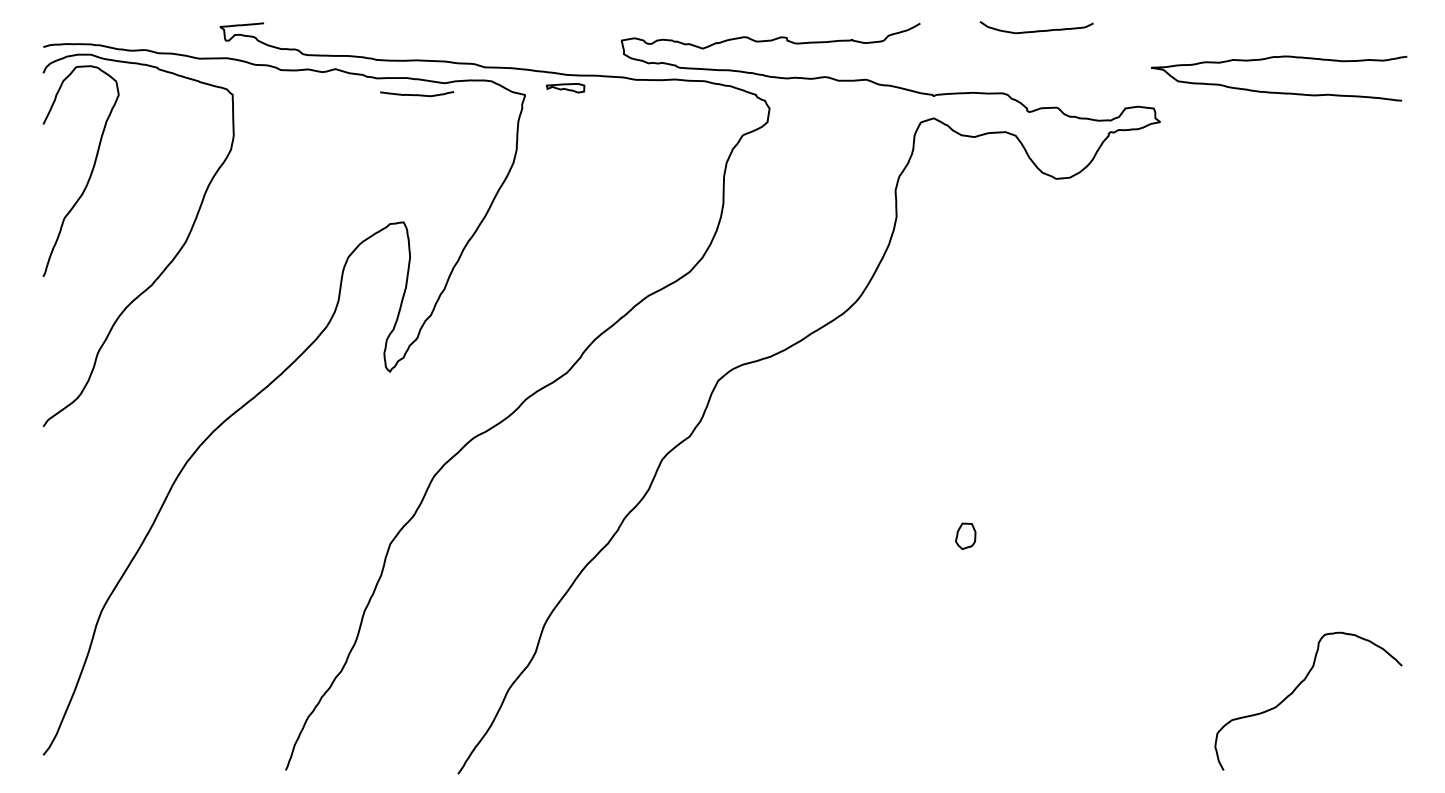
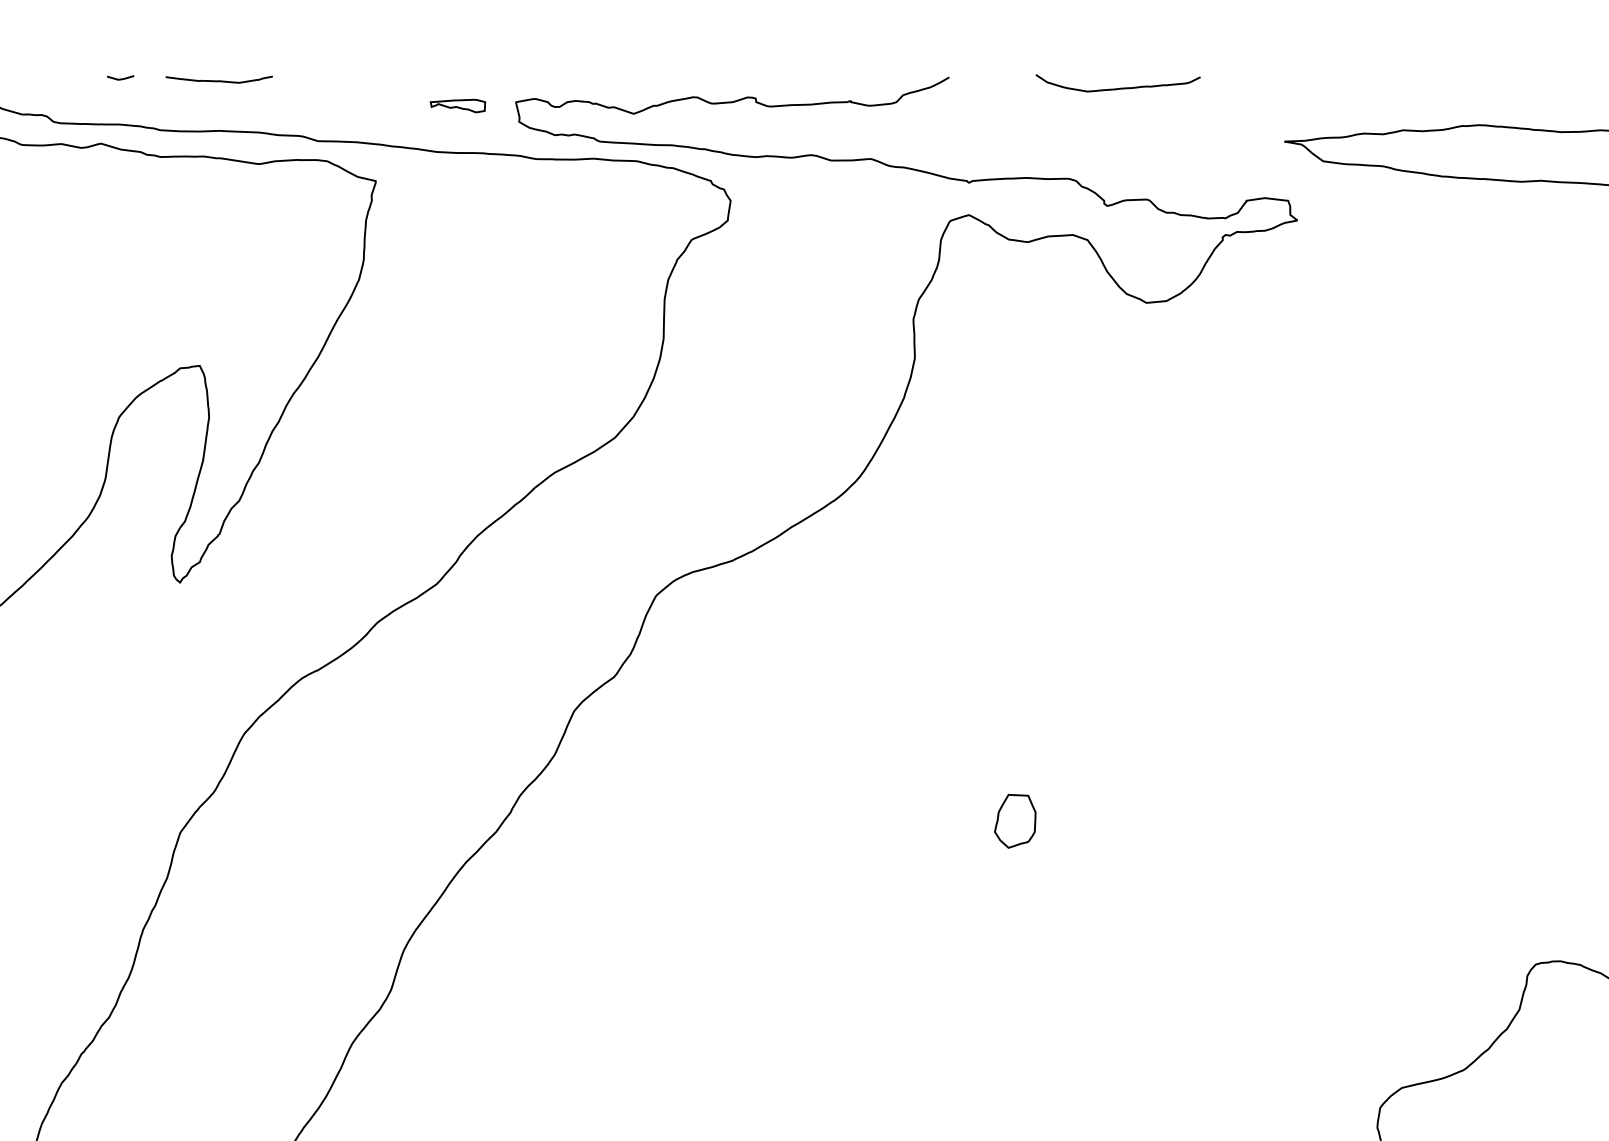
line: (348, 24) -> (119, 78), added
part: (565, 88) -> (457, 106), moved
curve: (417, 94) -> (219, 80), moved
part: (965, 536) -> (1014, 821), size x1.43

